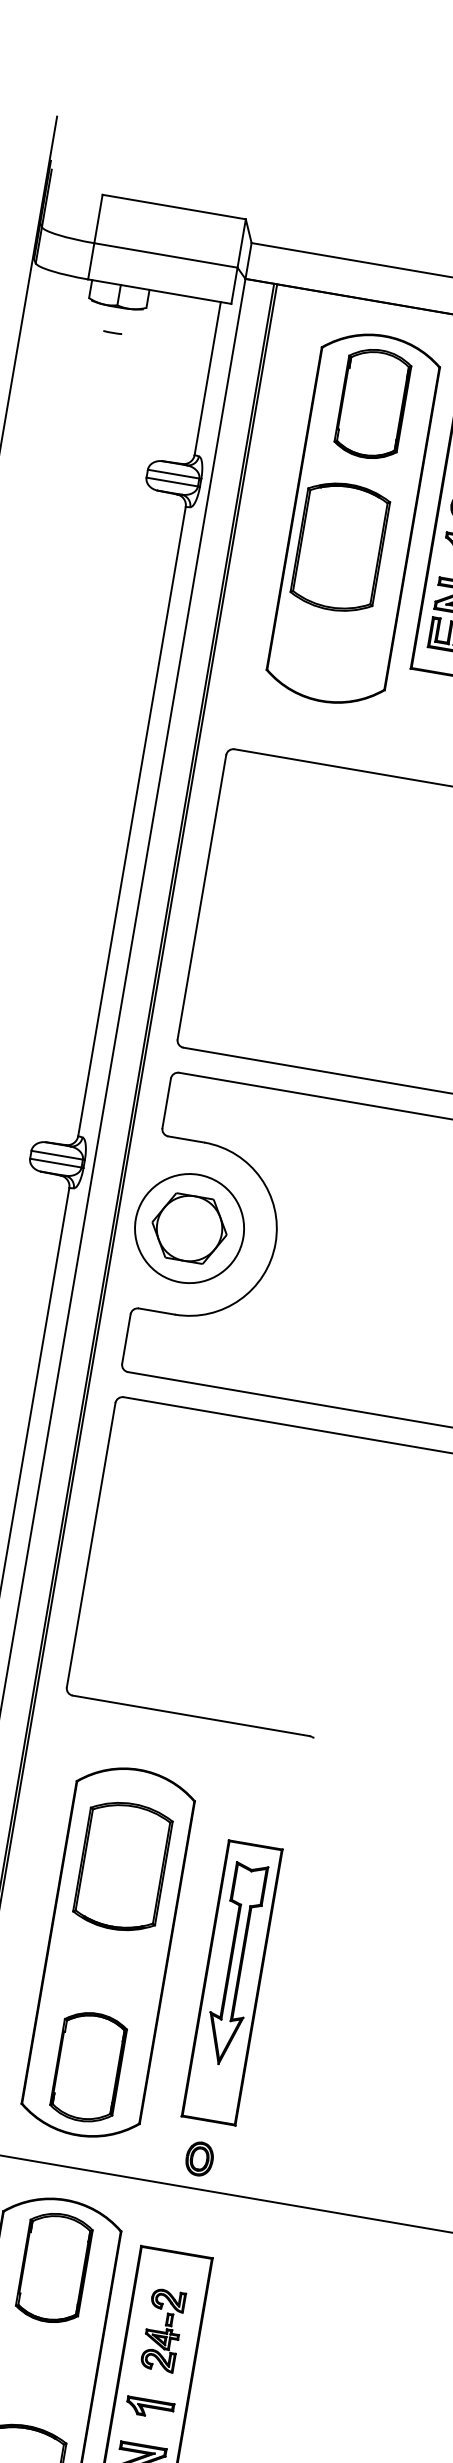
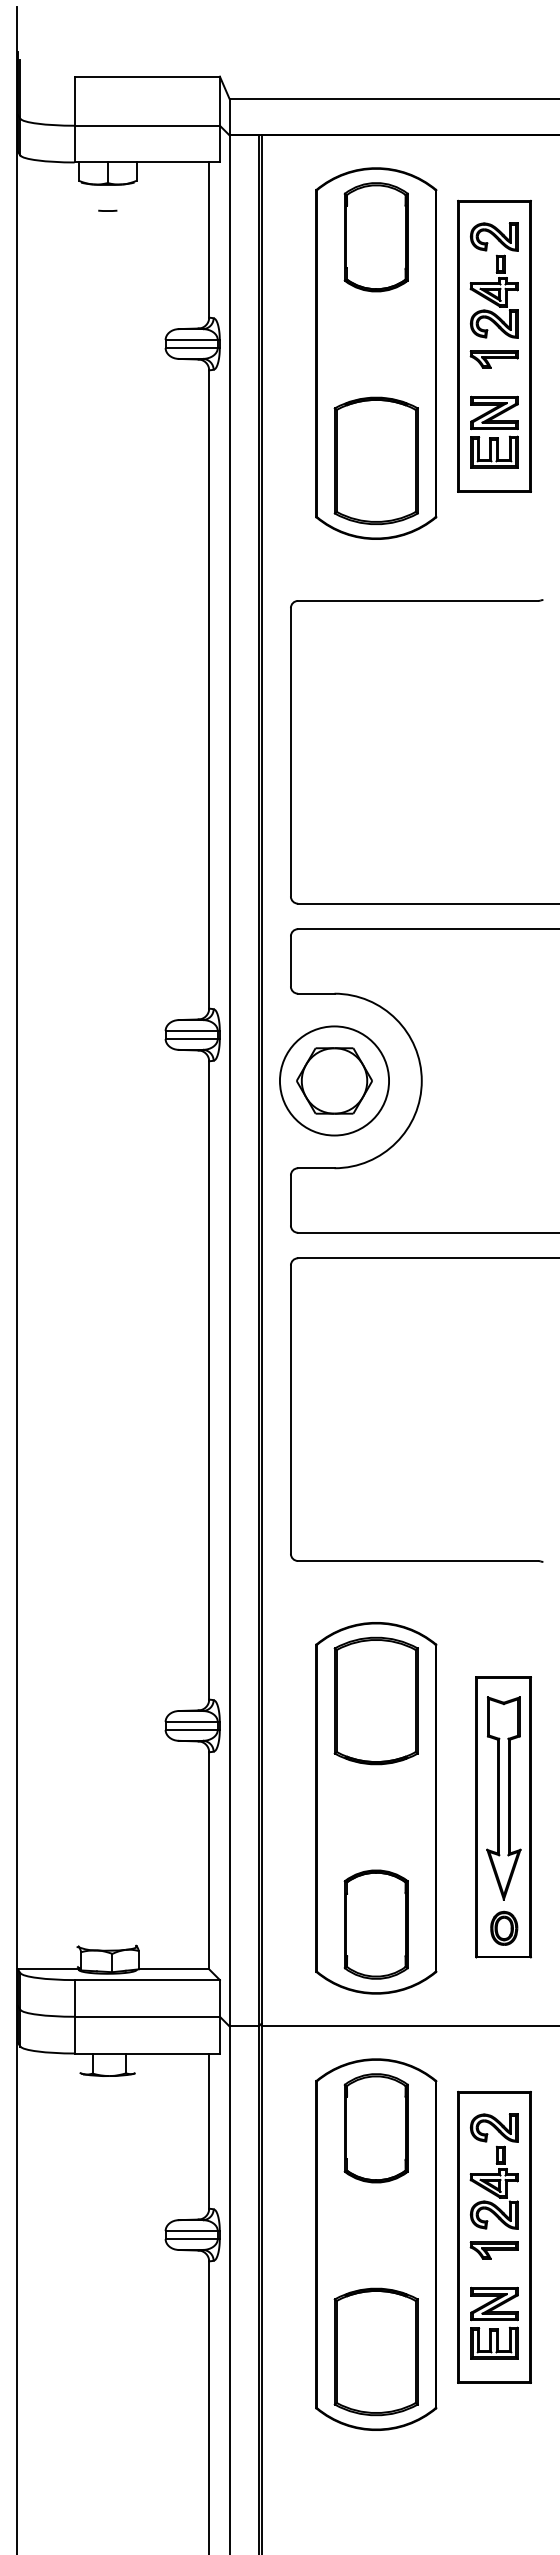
part: (339, 546) -> (375, 460), moved
part: (122, 1865) -> (375, 1700), moved
part: (200, 2158) -> (504, 1927), moved
part: (162, 2330) -> (493, 2171), size x1.43

